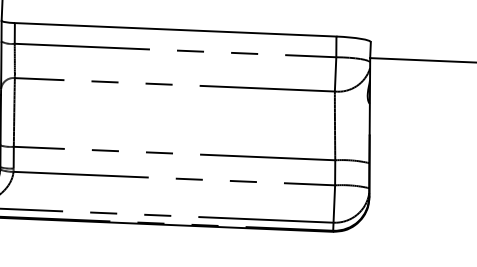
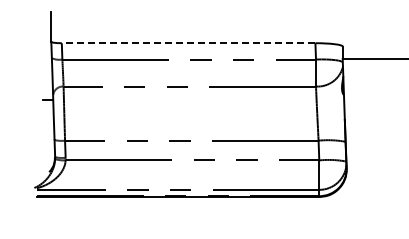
line: (175, 30) -> (188, 43), solid -> dashed

